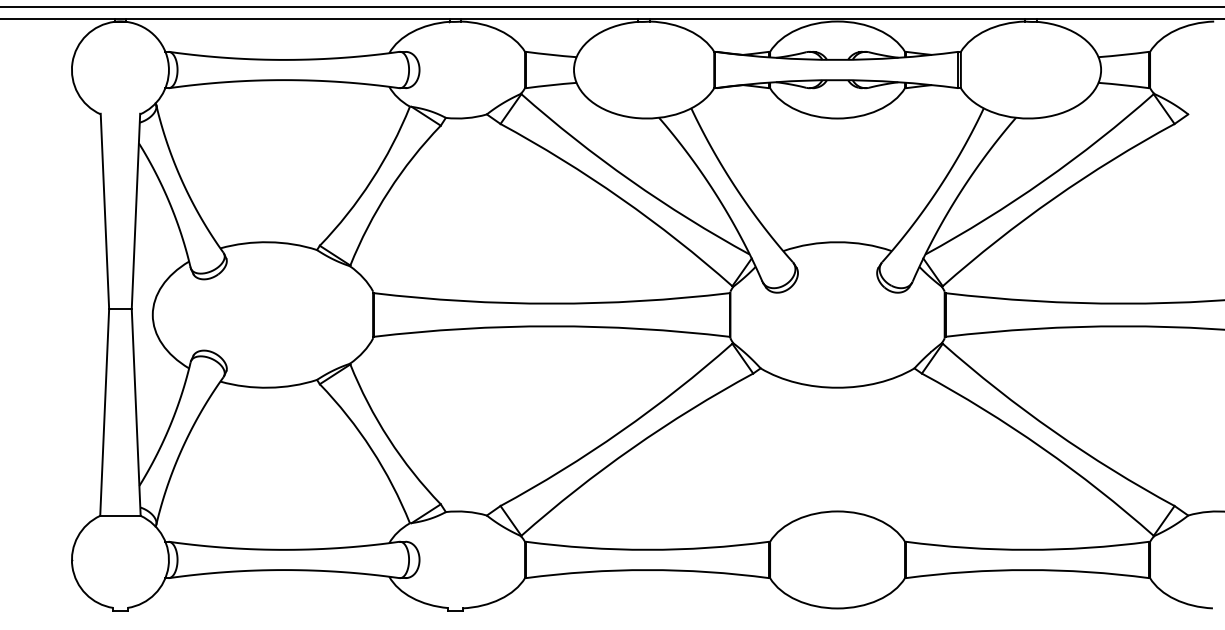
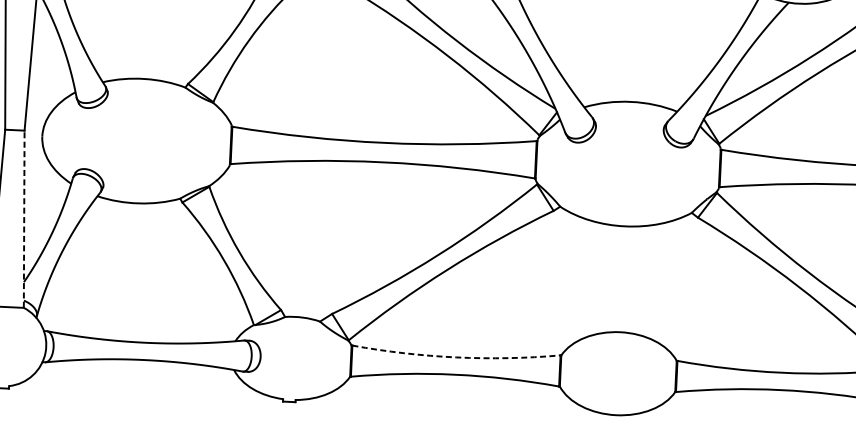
line: (136, 411) -> (24, 218), solid -> dashed
arc: (647, 549) -> (456, 357), solid -> dashed

